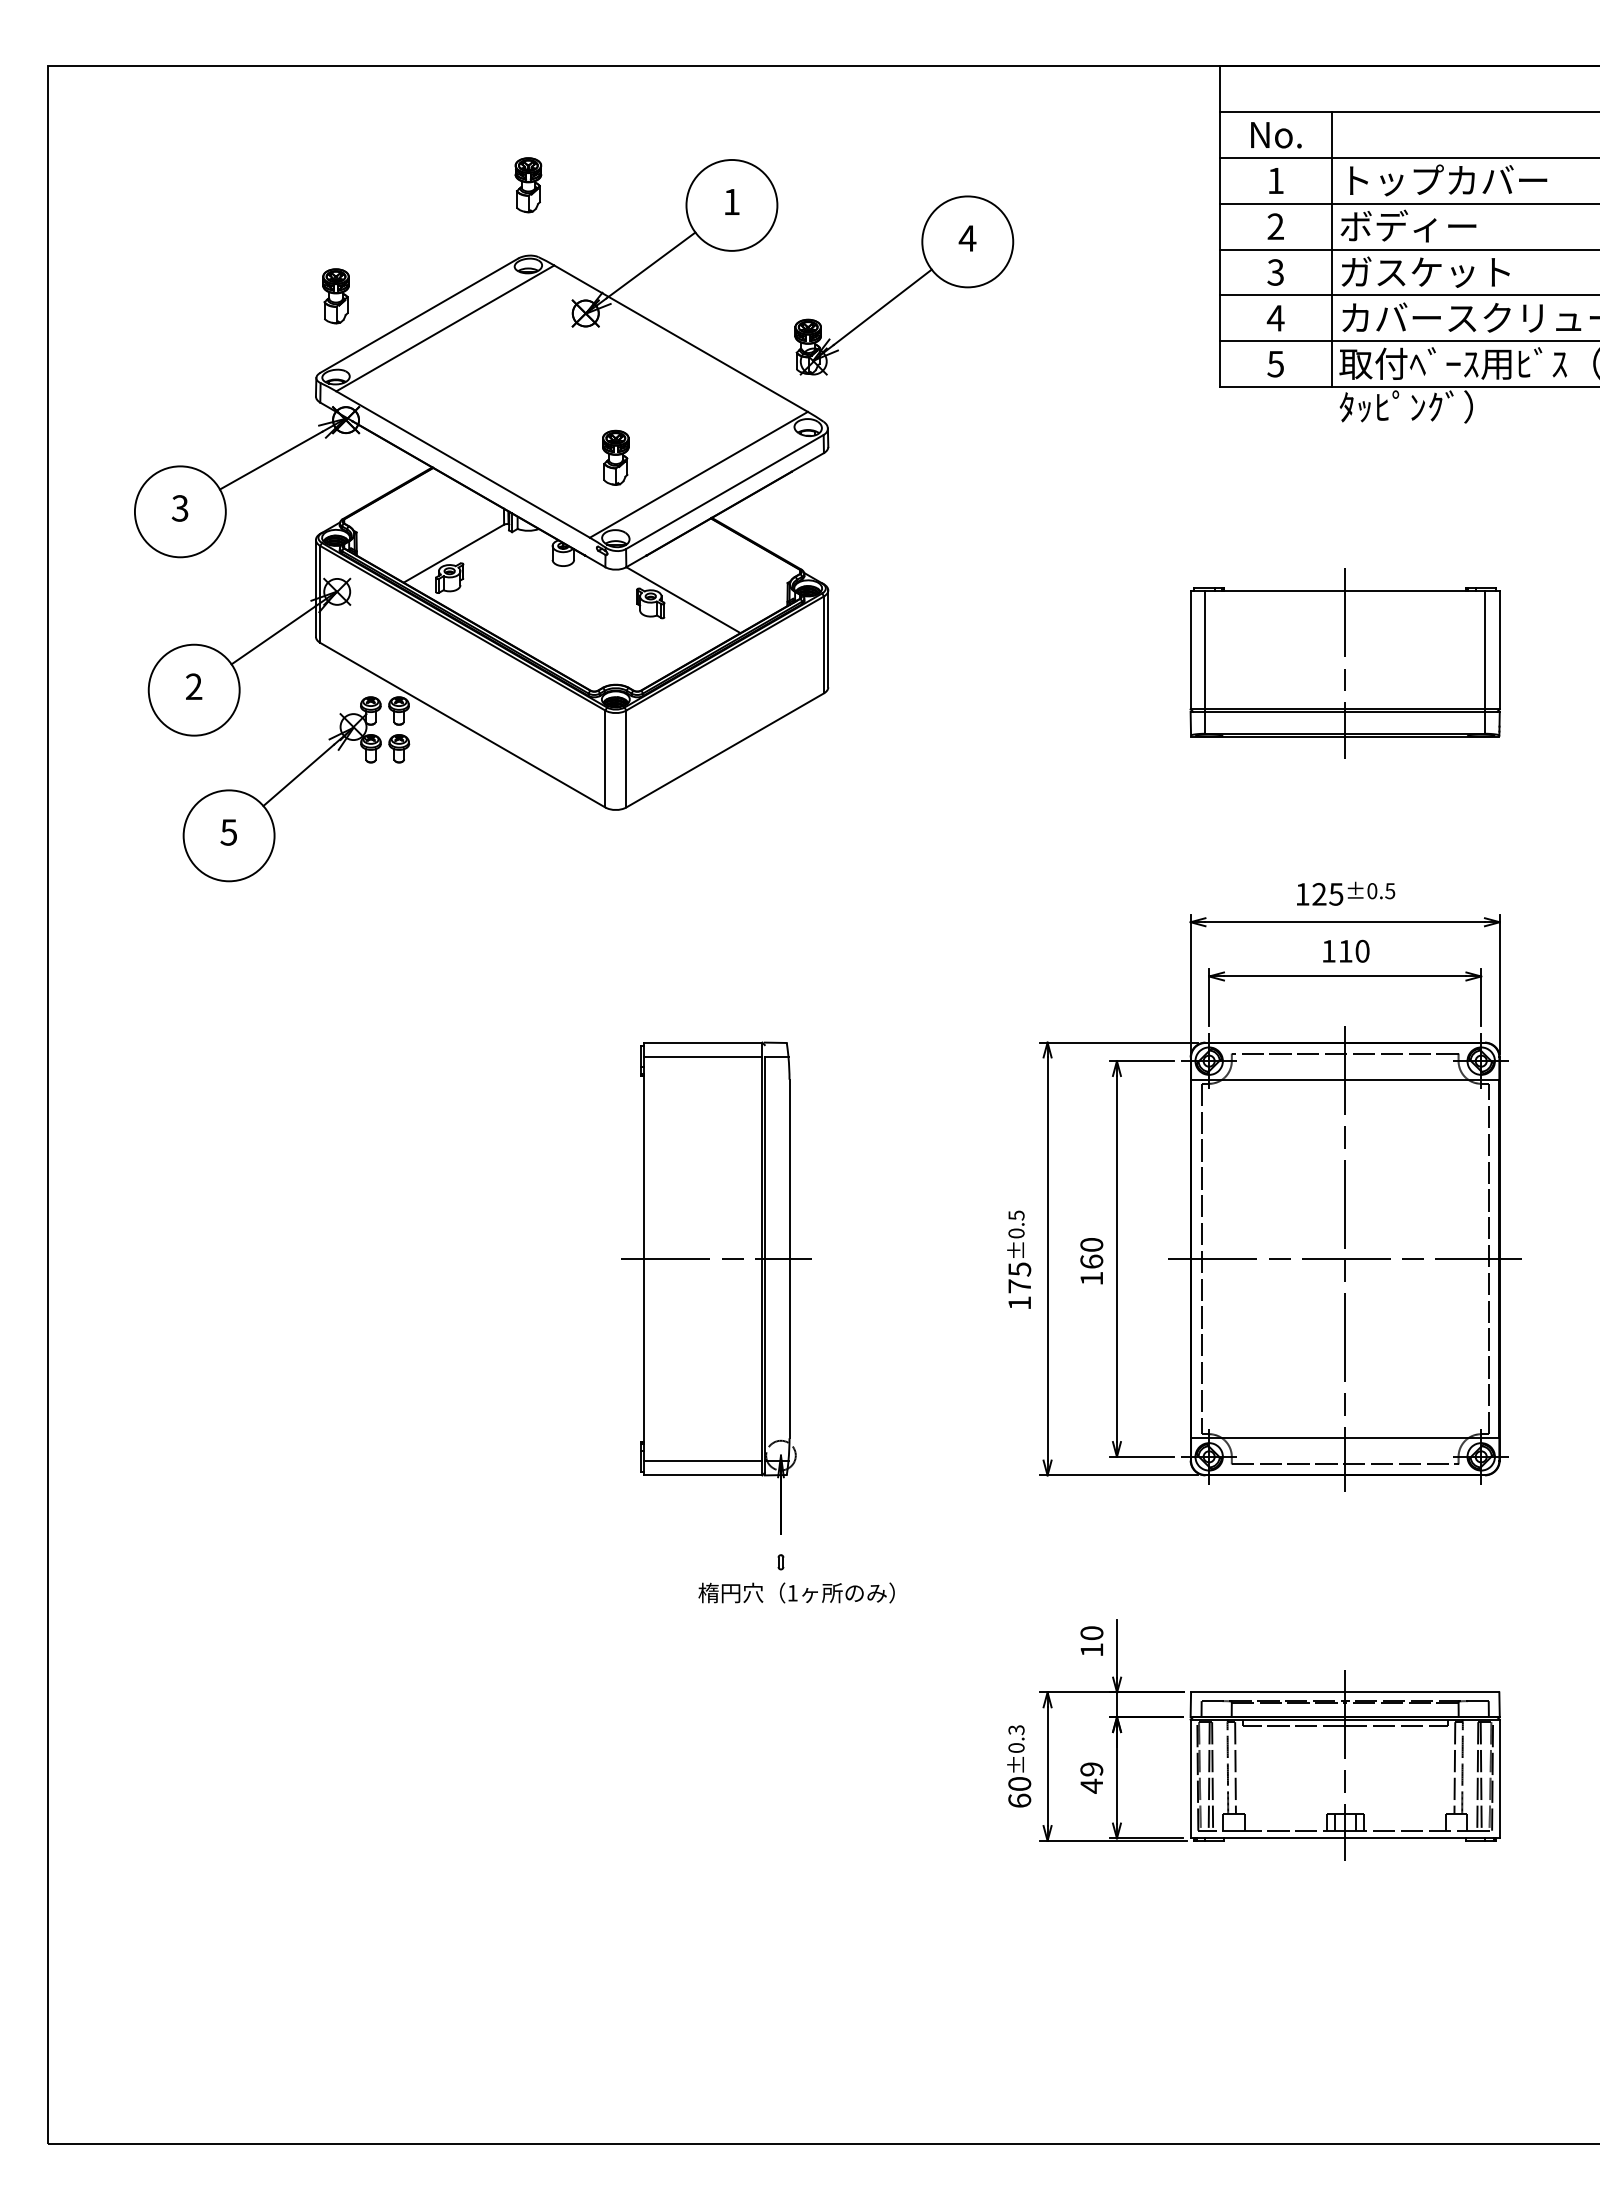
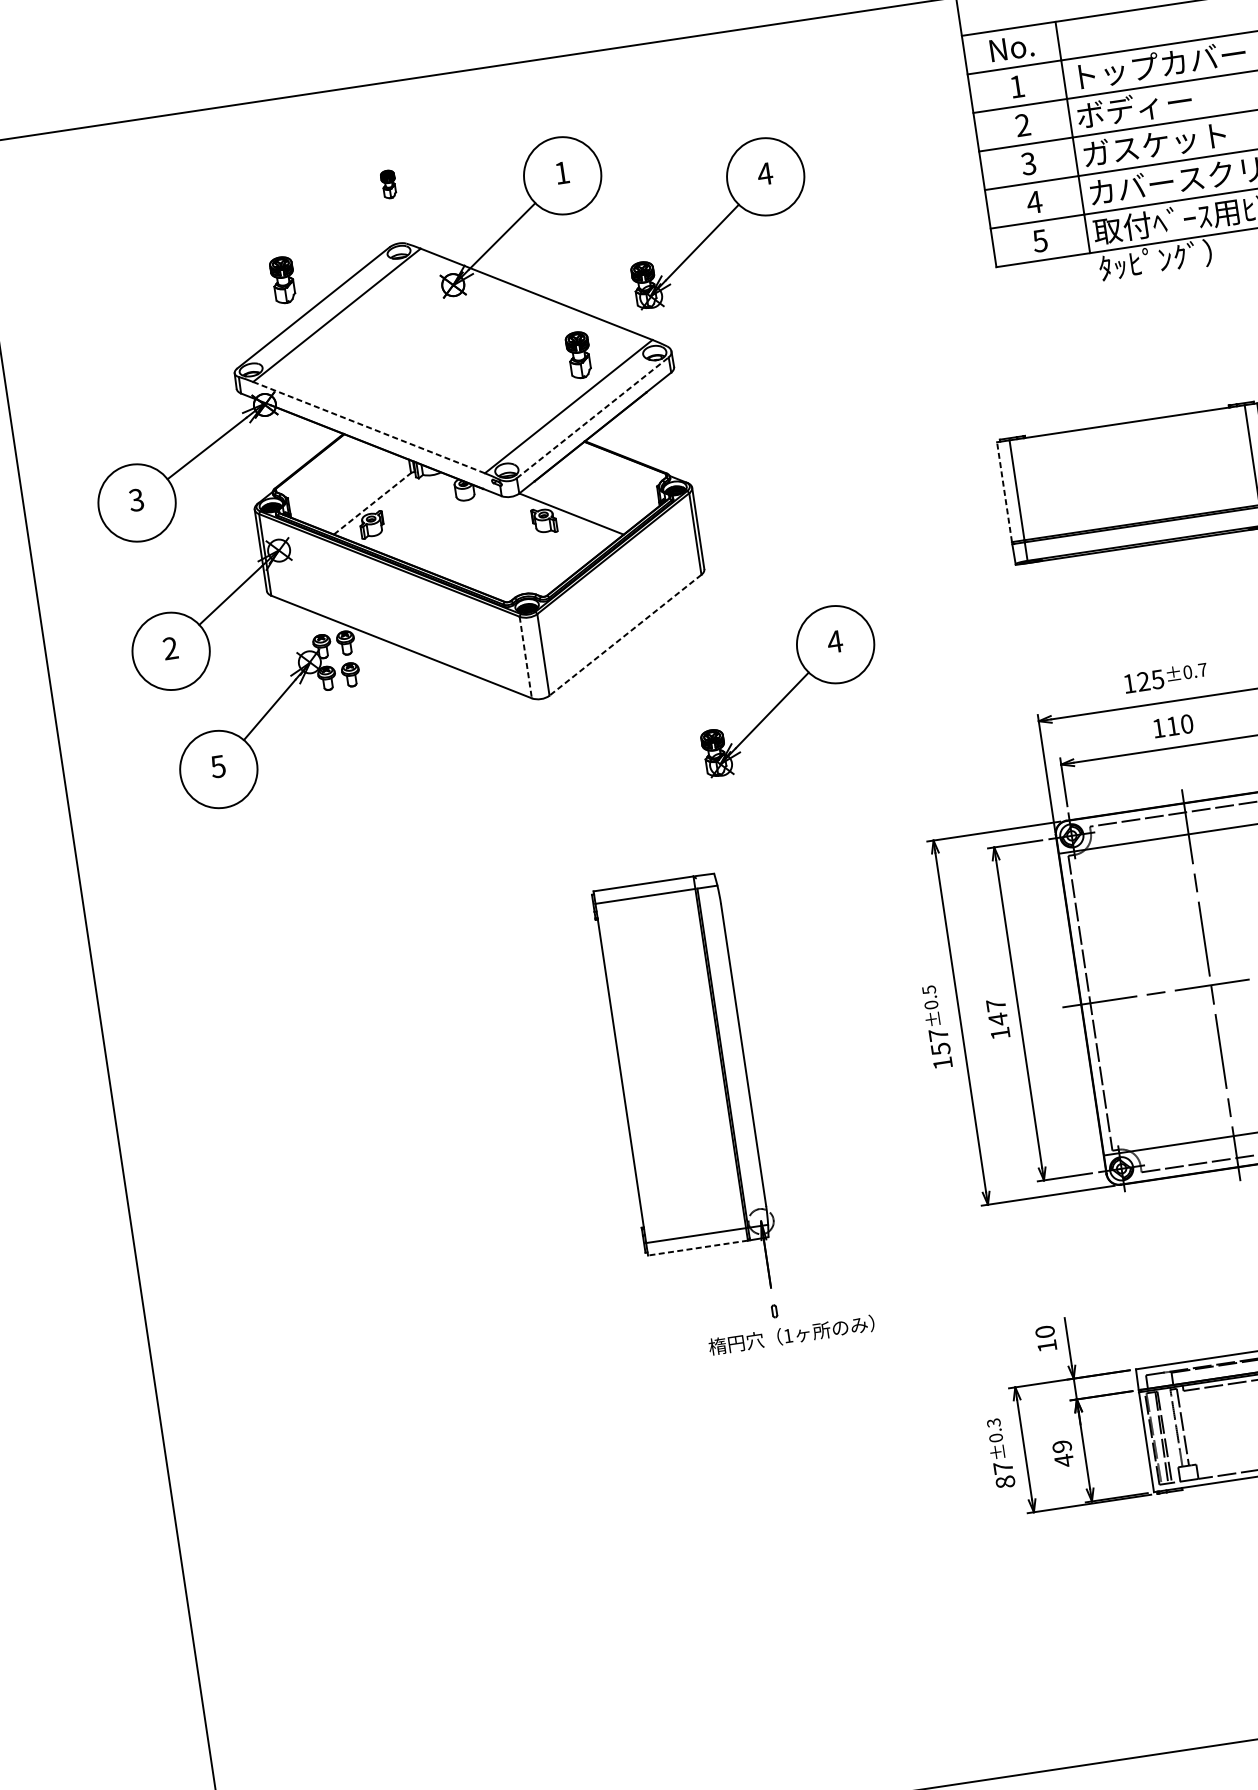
part: (528, 185) -> (388, 184), size x0.6
part: (335, 296) -> (282, 280), moved
part: (615, 457) -> (578, 354), moved
line: (462, 464) -> (368, 427), solid -> dashed
line: (725, 491) -> (593, 417), solid -> dashed
line: (453, 553) -> (372, 503), solid -> dashed
line: (1190, 649) -> (1004, 491), solid -> dashed
line: (1345, 663) -> (1136, 484), removed
line: (724, 750) -> (624, 635), solid -> dashed
line: (605, 759) -> (525, 657), solid -> dashed
part: (904, 841) -> (787, 689), added
text: (1390, 891) -> (1203, 670), ±0.5 -> ±0.7
text: (1091, 1253) -> (997, 1012), 160 -> 147
line: (716, 1259) -> (682, 1064), removed
text: (1019, 1277) -> (939, 1041), 175 -> 157
line: (702, 1475) -> (697, 1248), solid -> dashed
text: (1019, 1792) -> (1004, 1475), 60 -> 87

